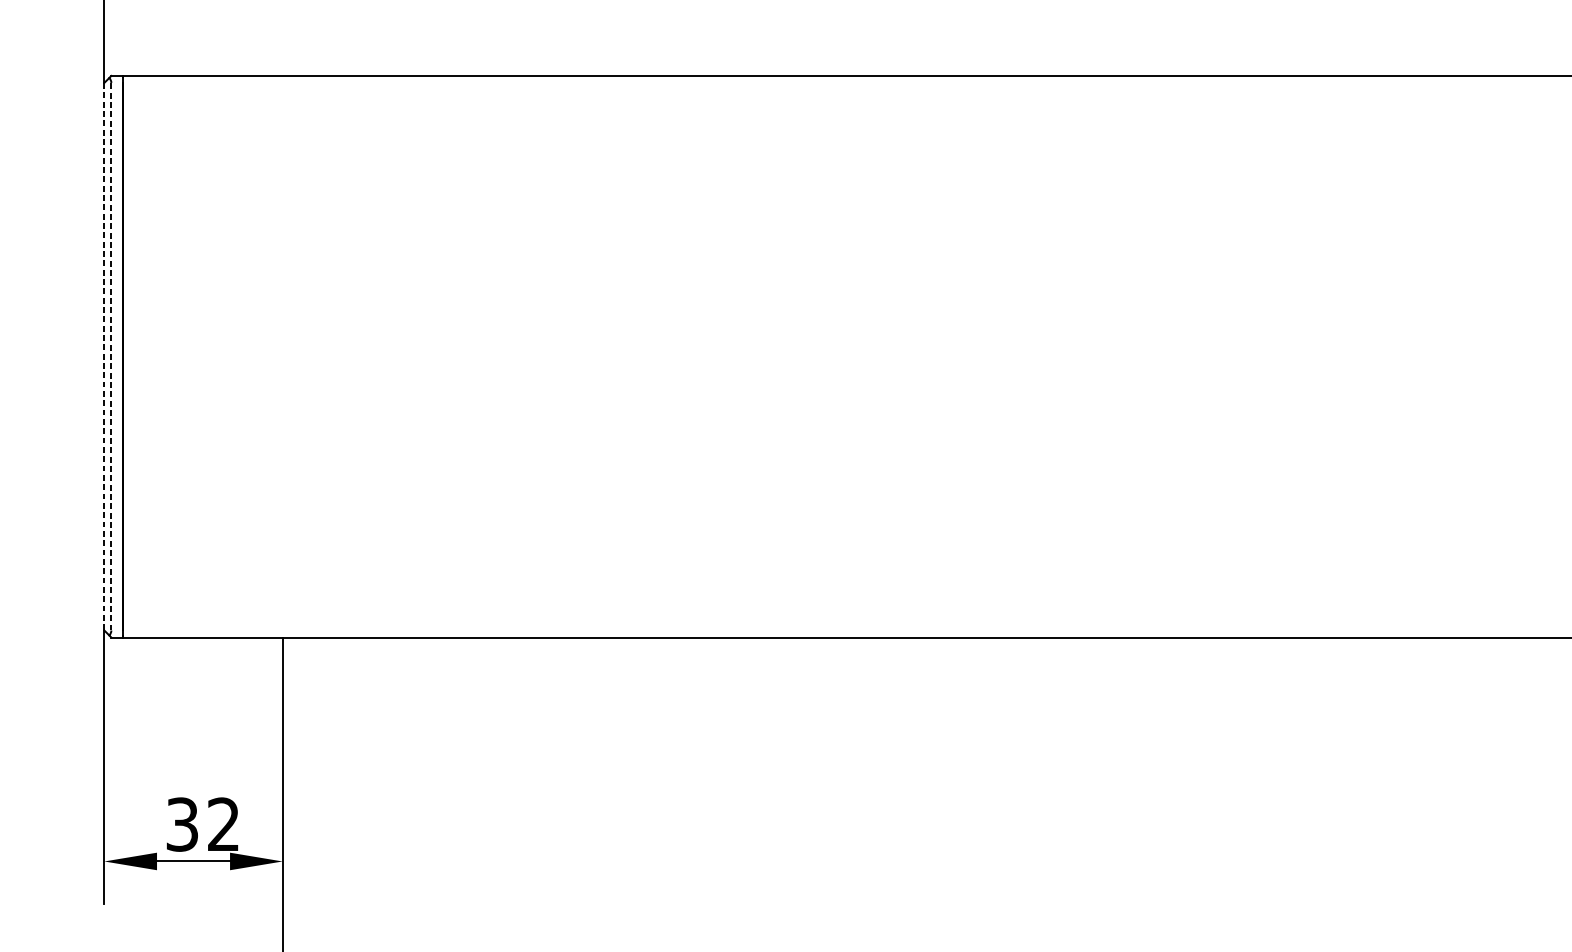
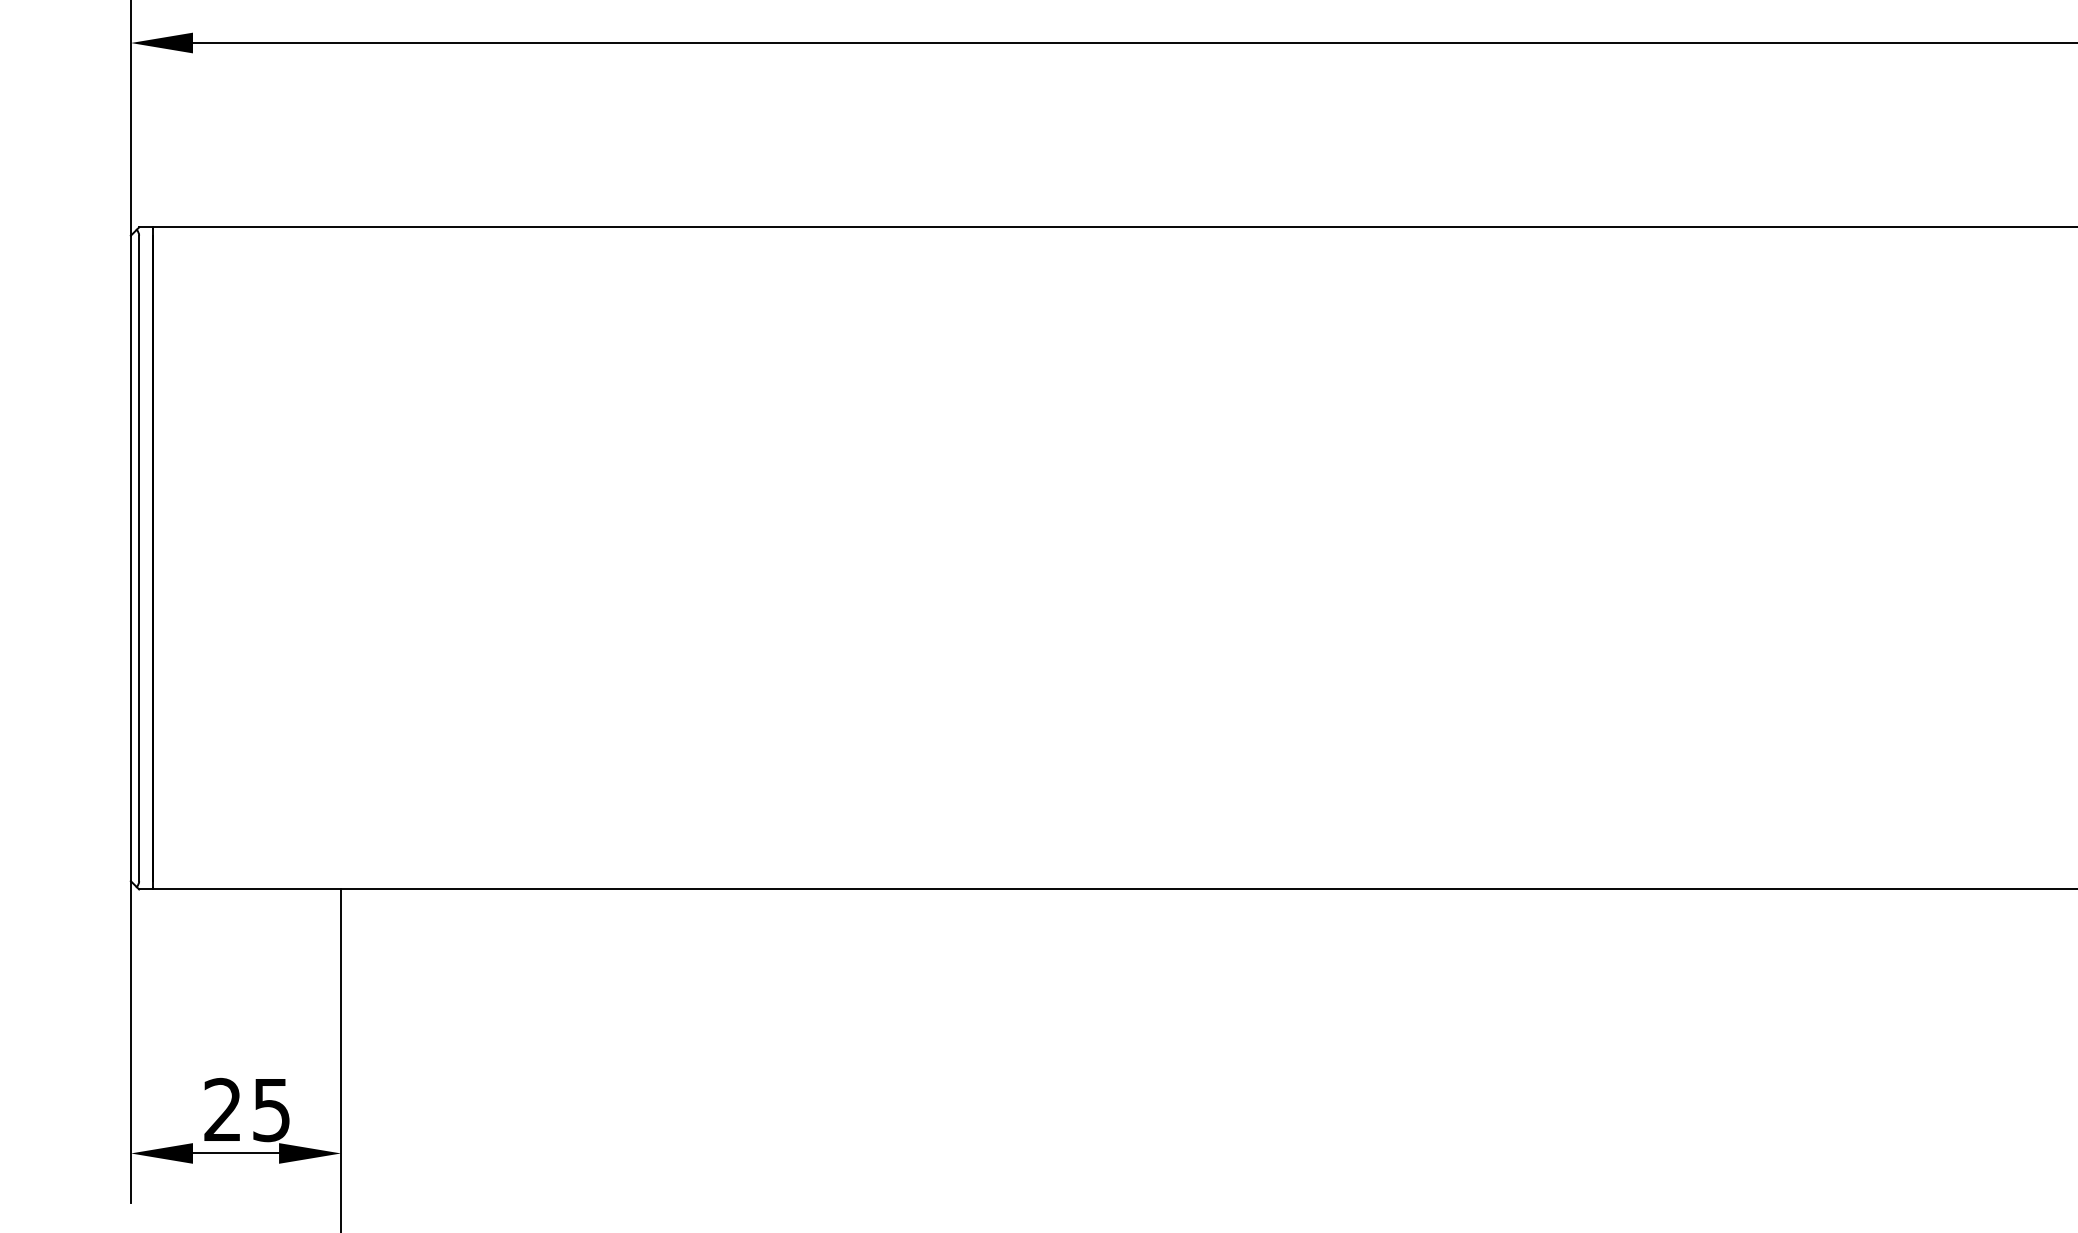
line: (104, 356) -> (130, 558), dashed -> solid
line: (111, 356) -> (139, 558), dashed -> solid
text: (202, 824) -> (246, 1109), 32 -> 25

